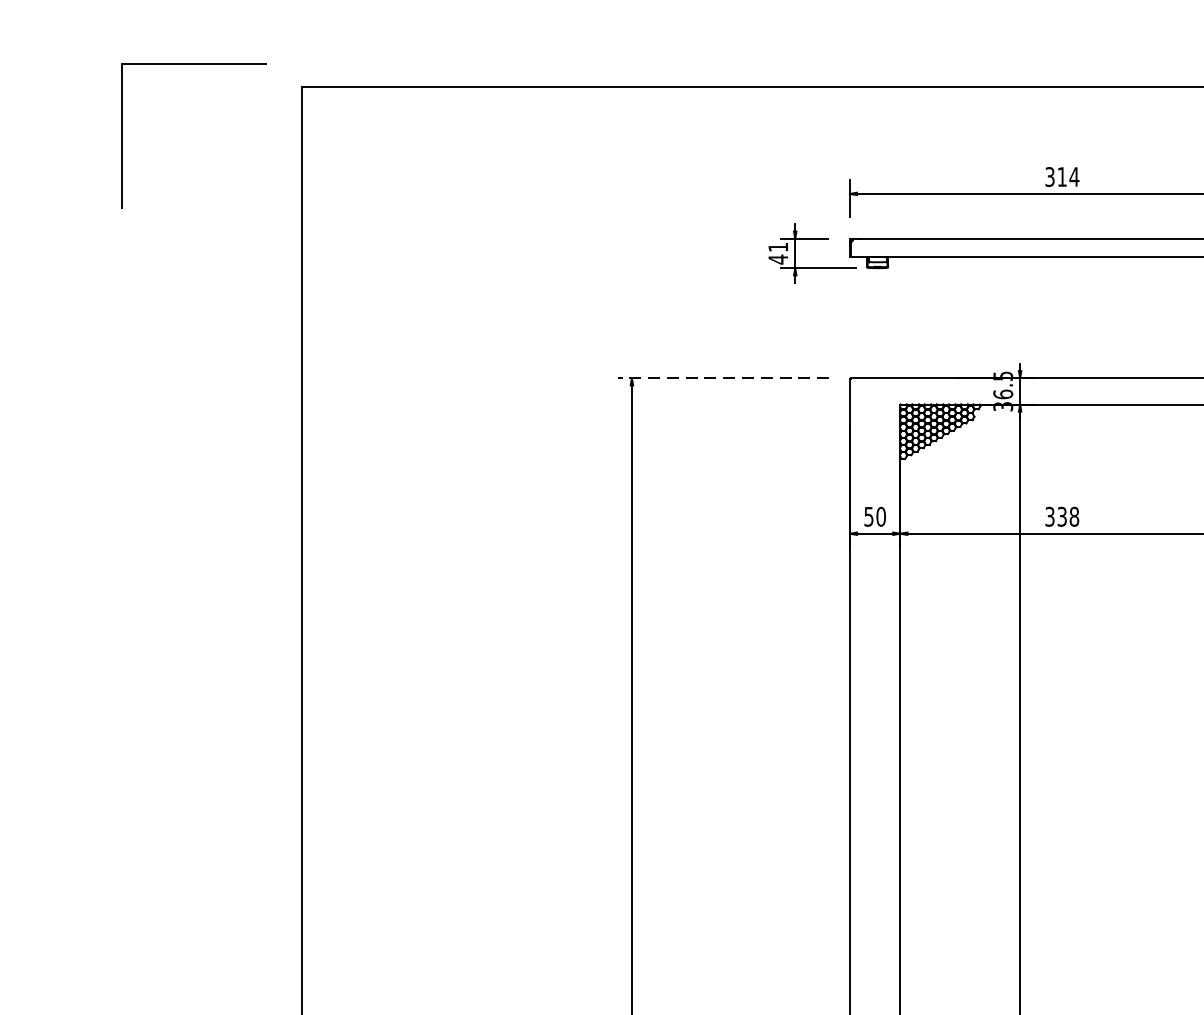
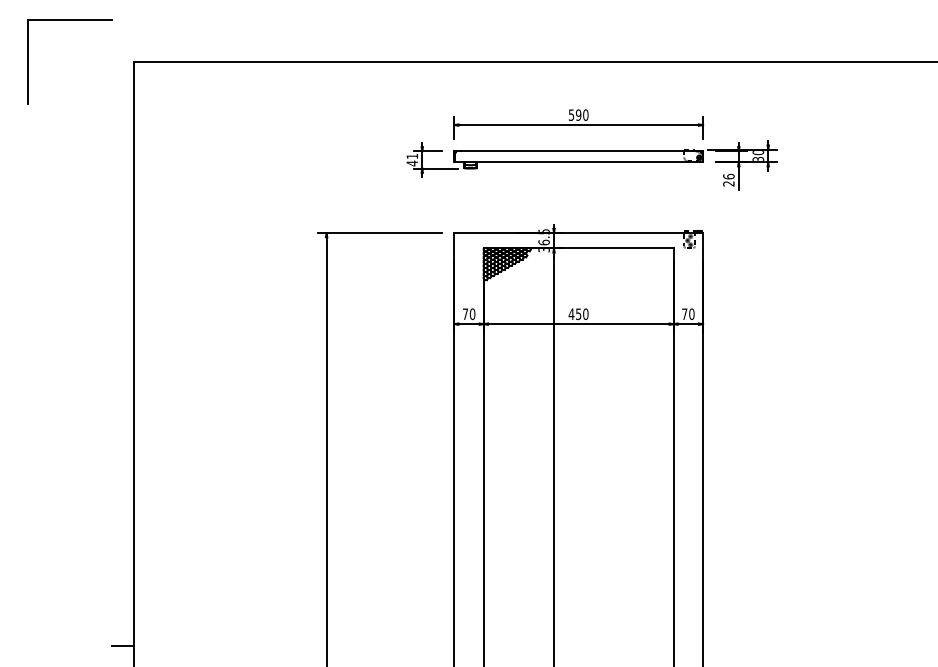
part: (193, 64) -> (69, 20), moved
text: (1061, 175) -> (578, 114), 314 -> 590
line: (723, 378) -> (380, 233), dashed -> solid
text: (867, 517) -> (464, 314), 50 -> 70
text: (1061, 517) -> (578, 314), 338 -> 450

